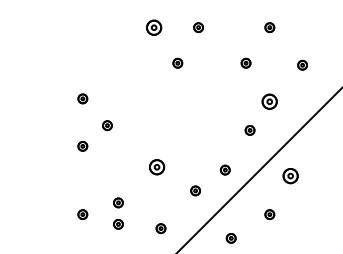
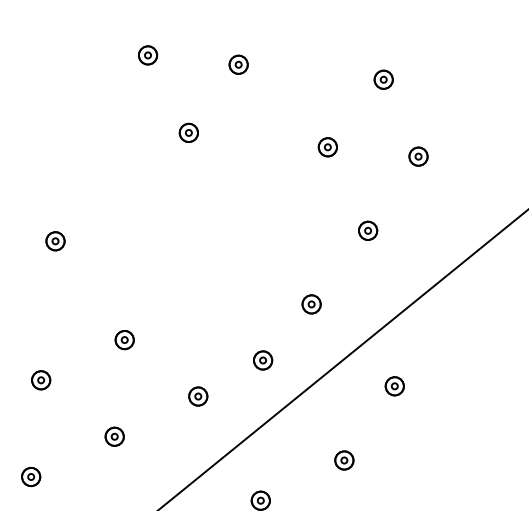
part: (153, 27) -> (146, 54), size x0.62
part: (302, 64) -> (418, 155), moved
part: (269, 101) -> (367, 230), size x0.62
part: (107, 125) -> (55, 241), moved
part: (249, 130) -> (310, 304), moved
part: (156, 166) -> (123, 338), size x0.62
part: (290, 175) -> (394, 385), size x0.62
part: (118, 202) -> (41, 379), moved
part: (118, 224) -> (31, 477), moved
part: (160, 228) -> (113, 436), moved

